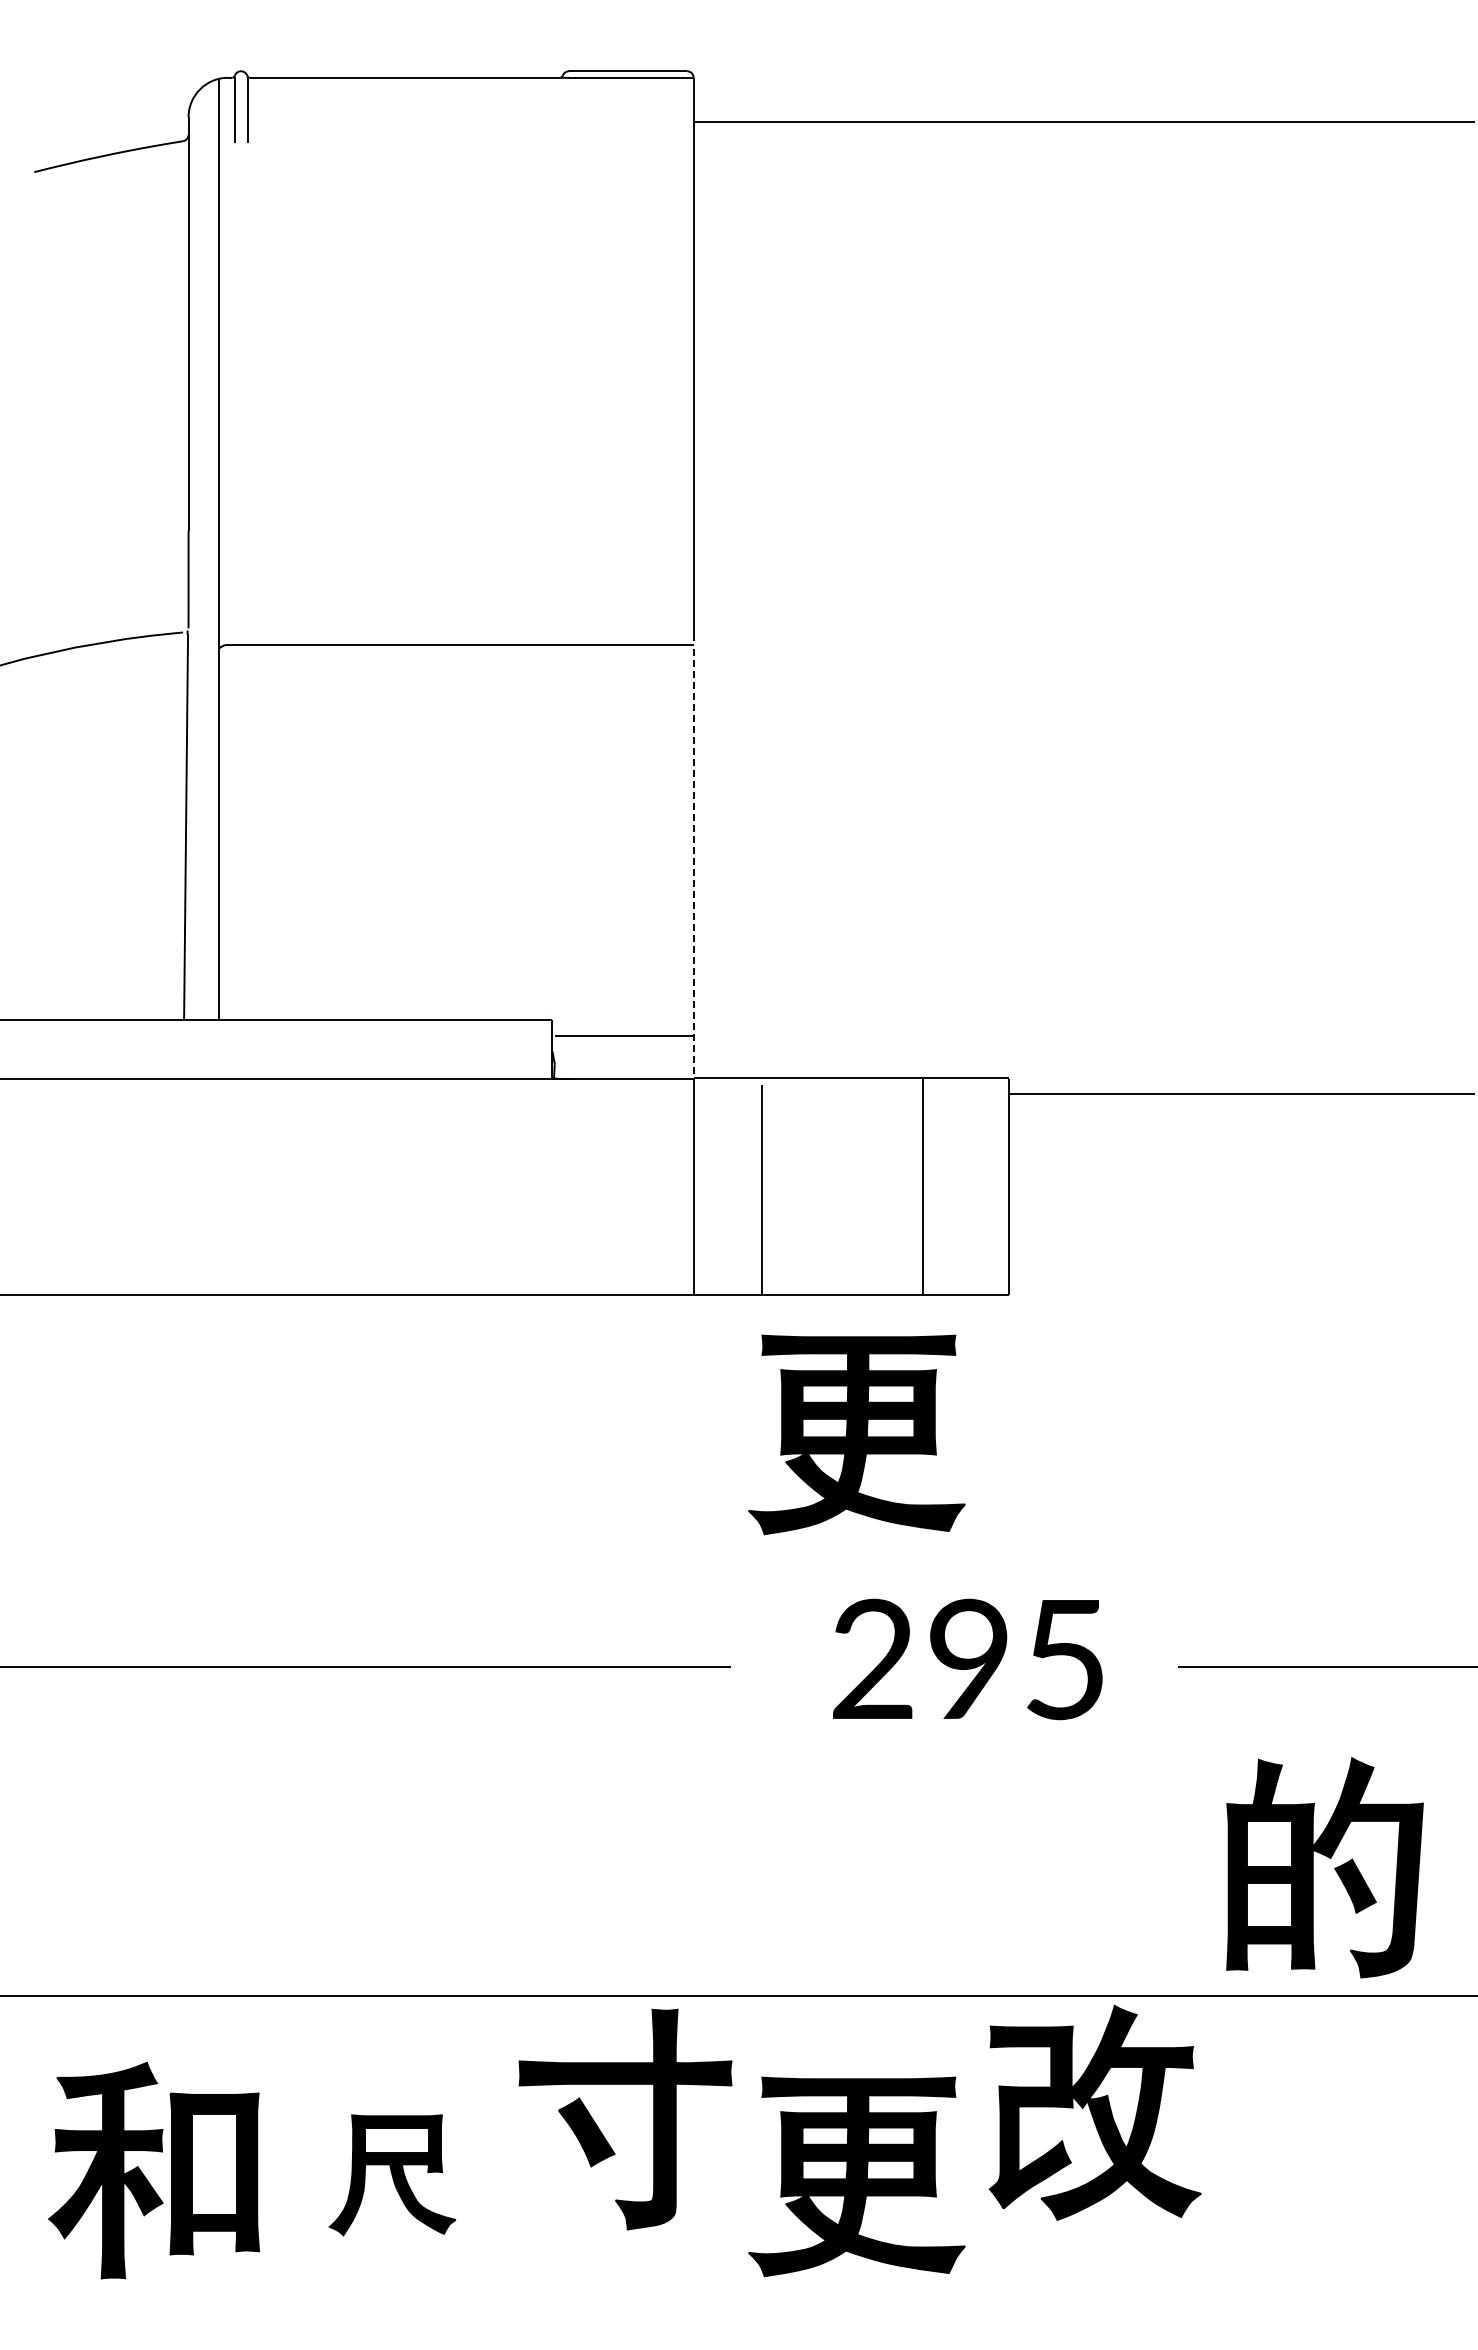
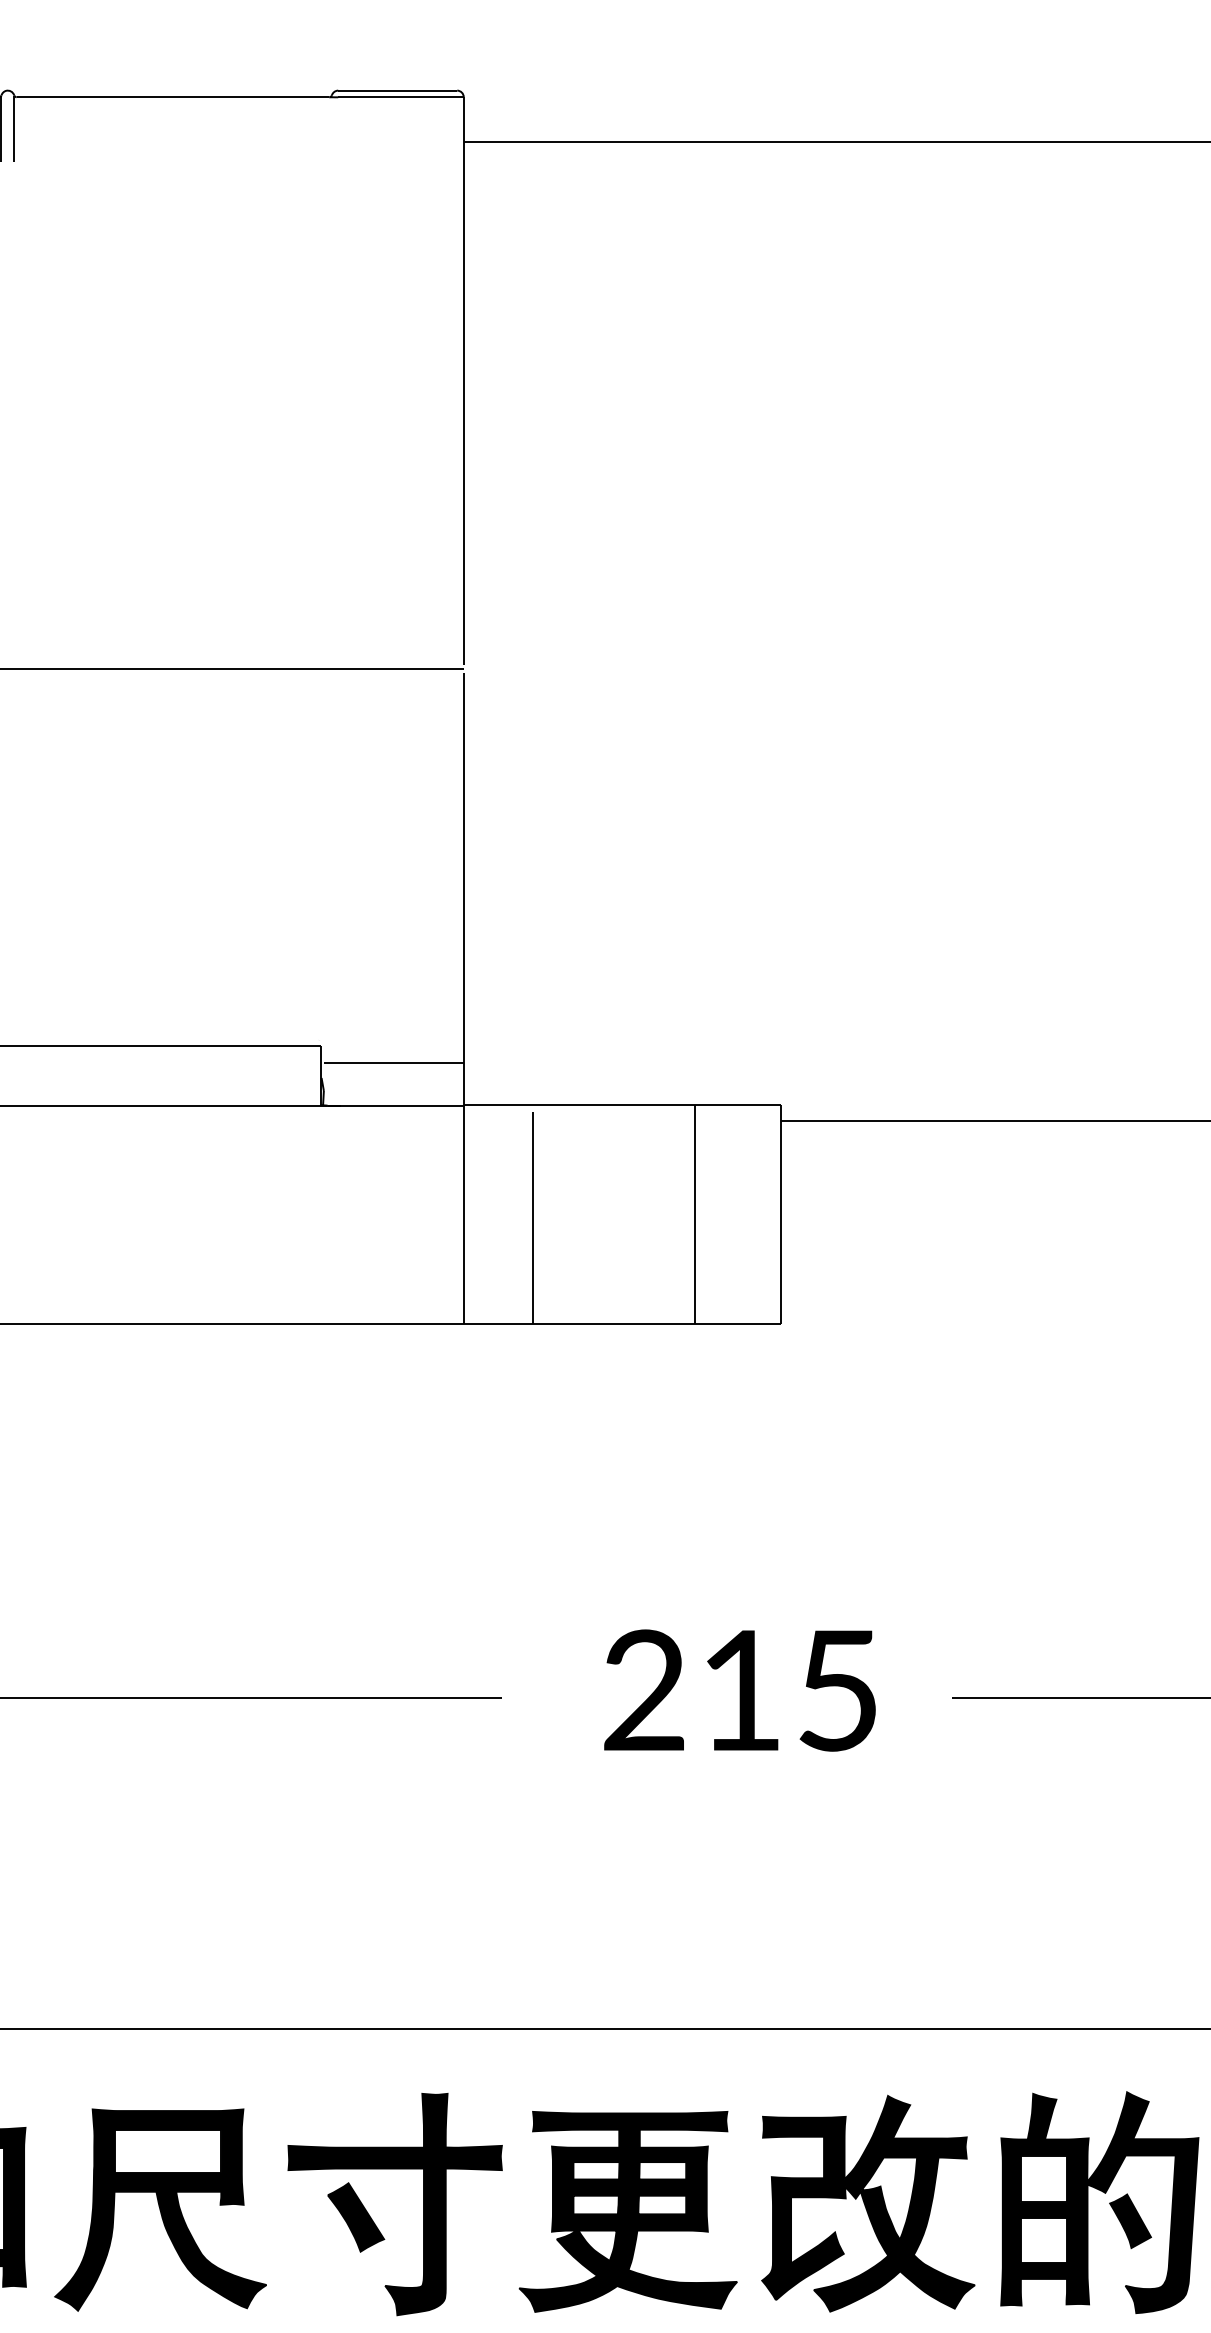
line: (693, 863) -> (463, 888), dashed -> solid
part: (856, 1434) -> (627, 1463), removed
text: (968, 1658) -> (740, 1689), 295 -> 215
part: (1330, 1859) -> (1105, 2194), moved
part: (1094, 2112) -> (867, 2203), moved
part: (603, 2134) -> (372, 2219), moved
part: (392, 2175) -> (160, 2210), size x1.67

